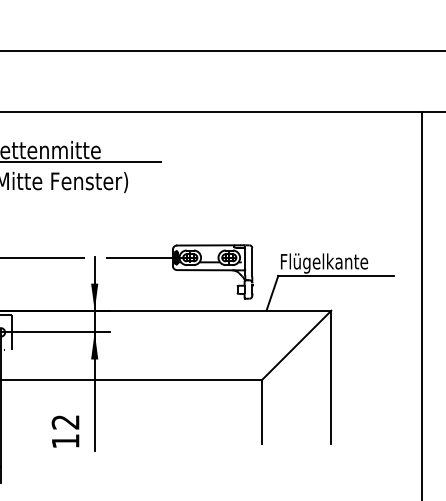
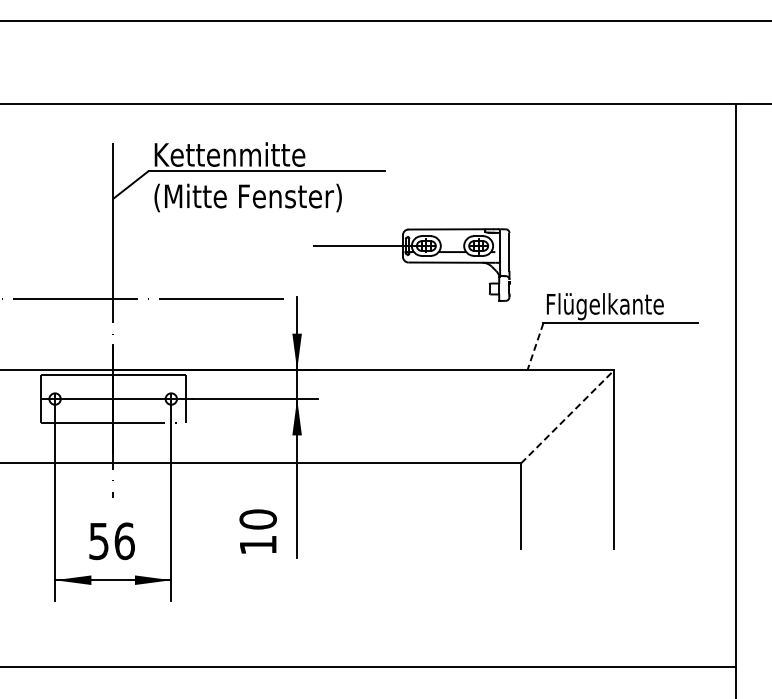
part: (179, 271) -> (411, 264), moved
line: (272, 293) -> (535, 346), solid -> dashed
line: (297, 345) -> (568, 416), solid -> dashed
text: (65, 422) -> (257, 519), 12 -> 10

